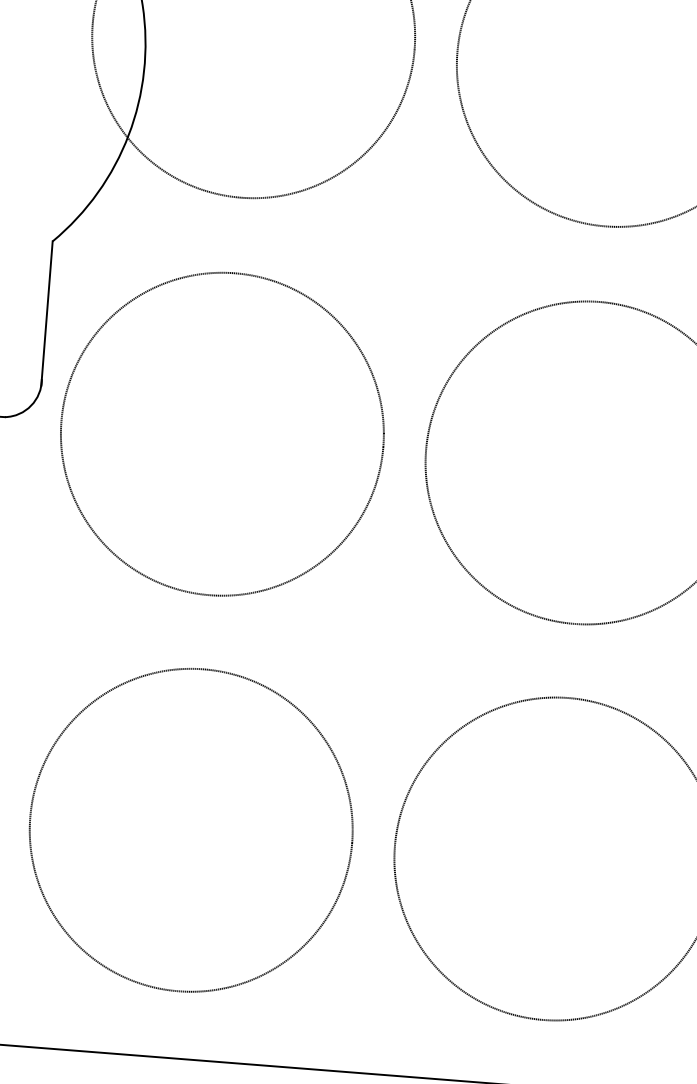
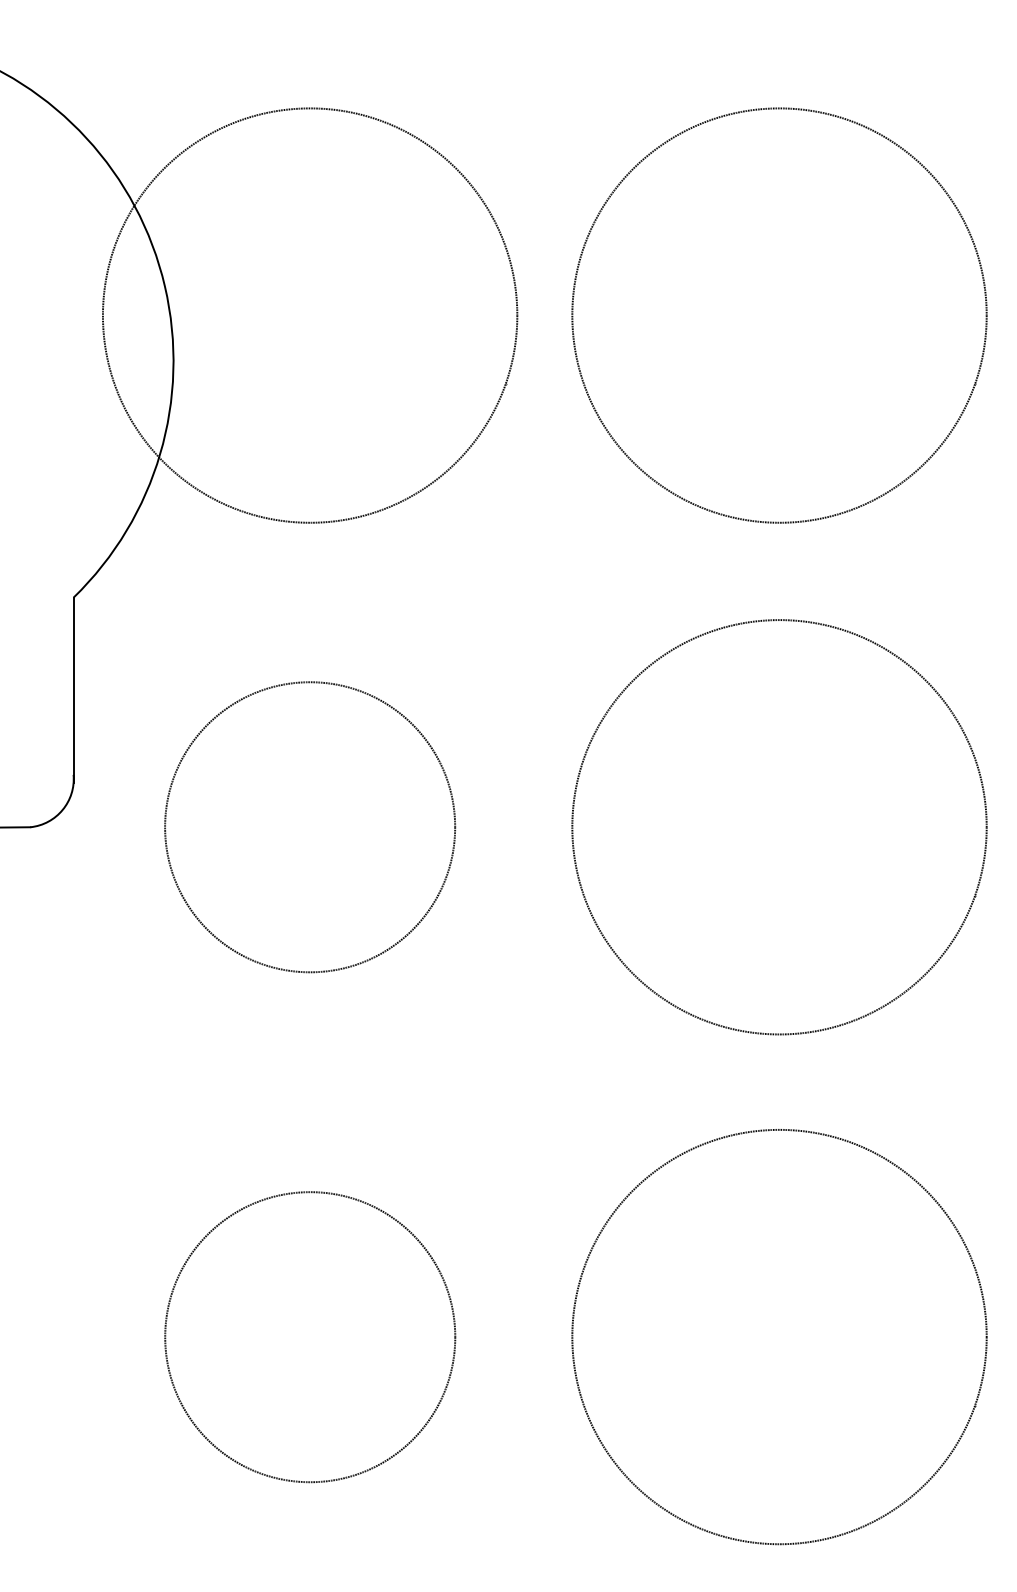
circle: (221, 434) -> (309, 827), size x0.7
circle: (191, 830) -> (310, 1337), size x0.7

